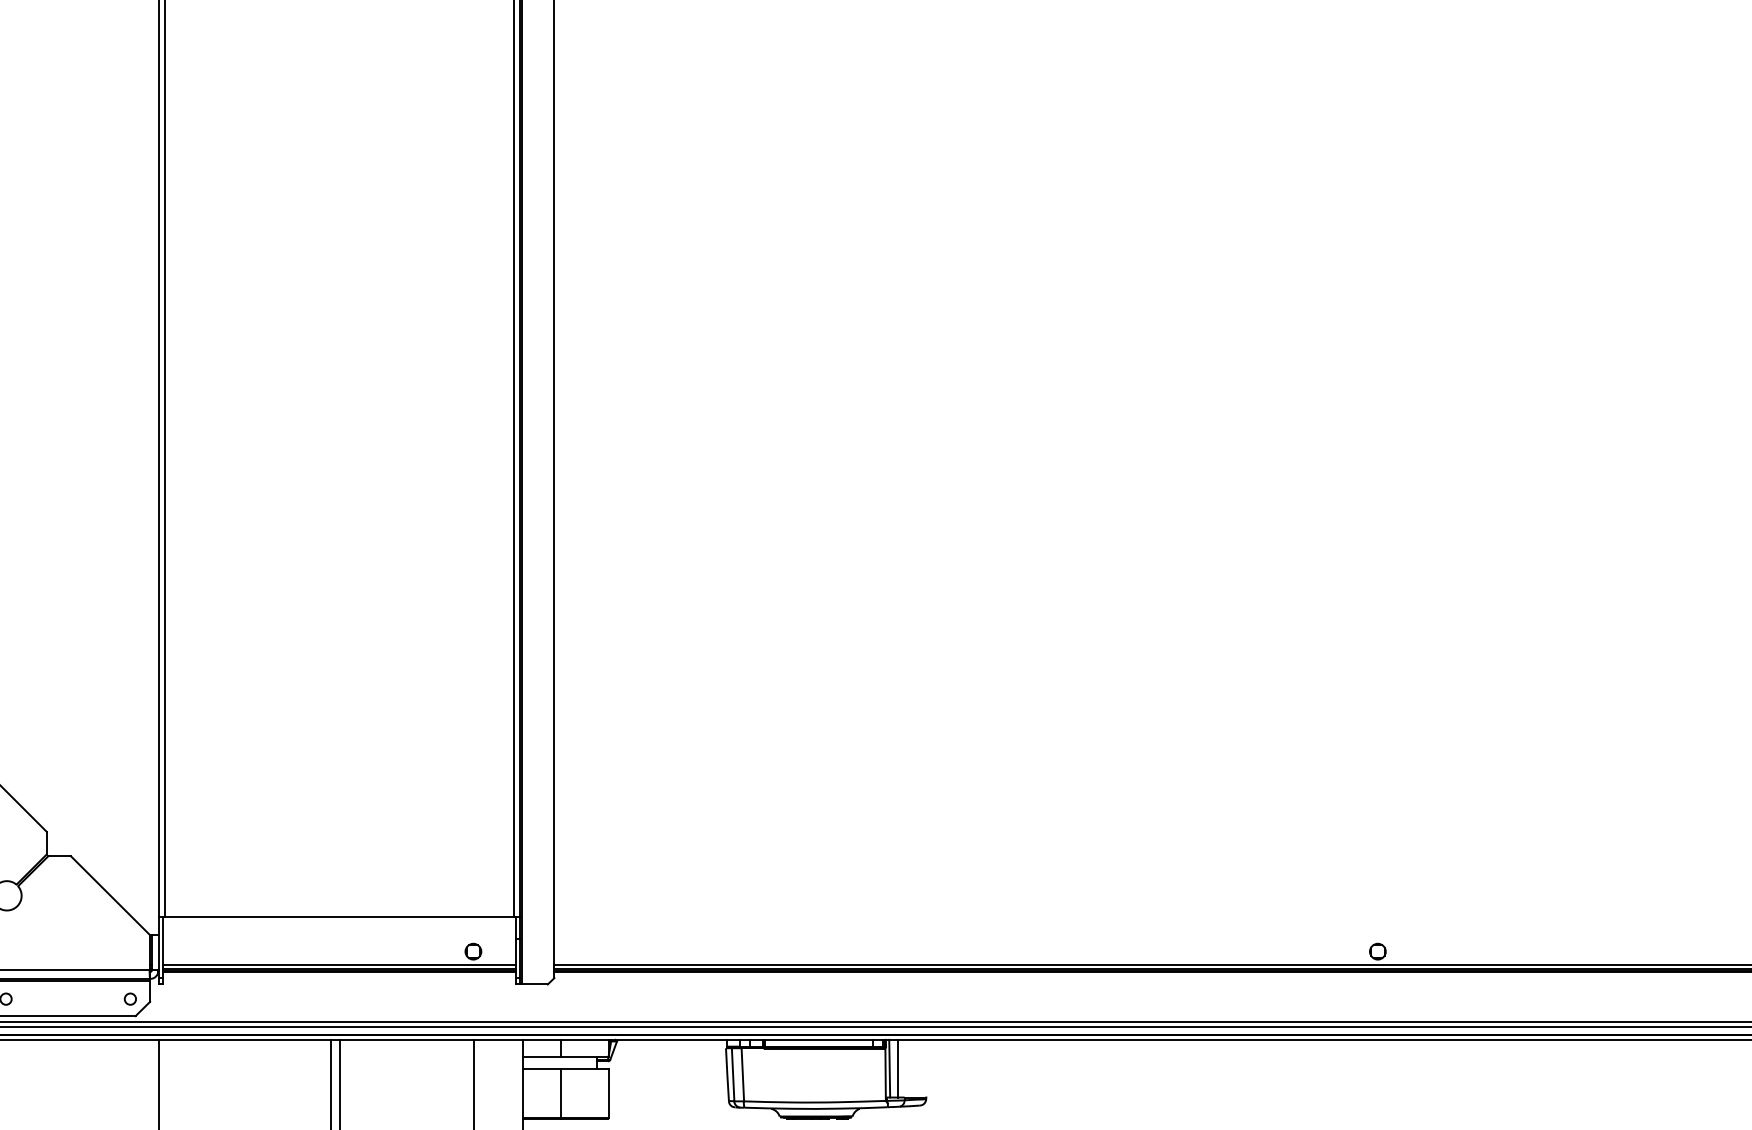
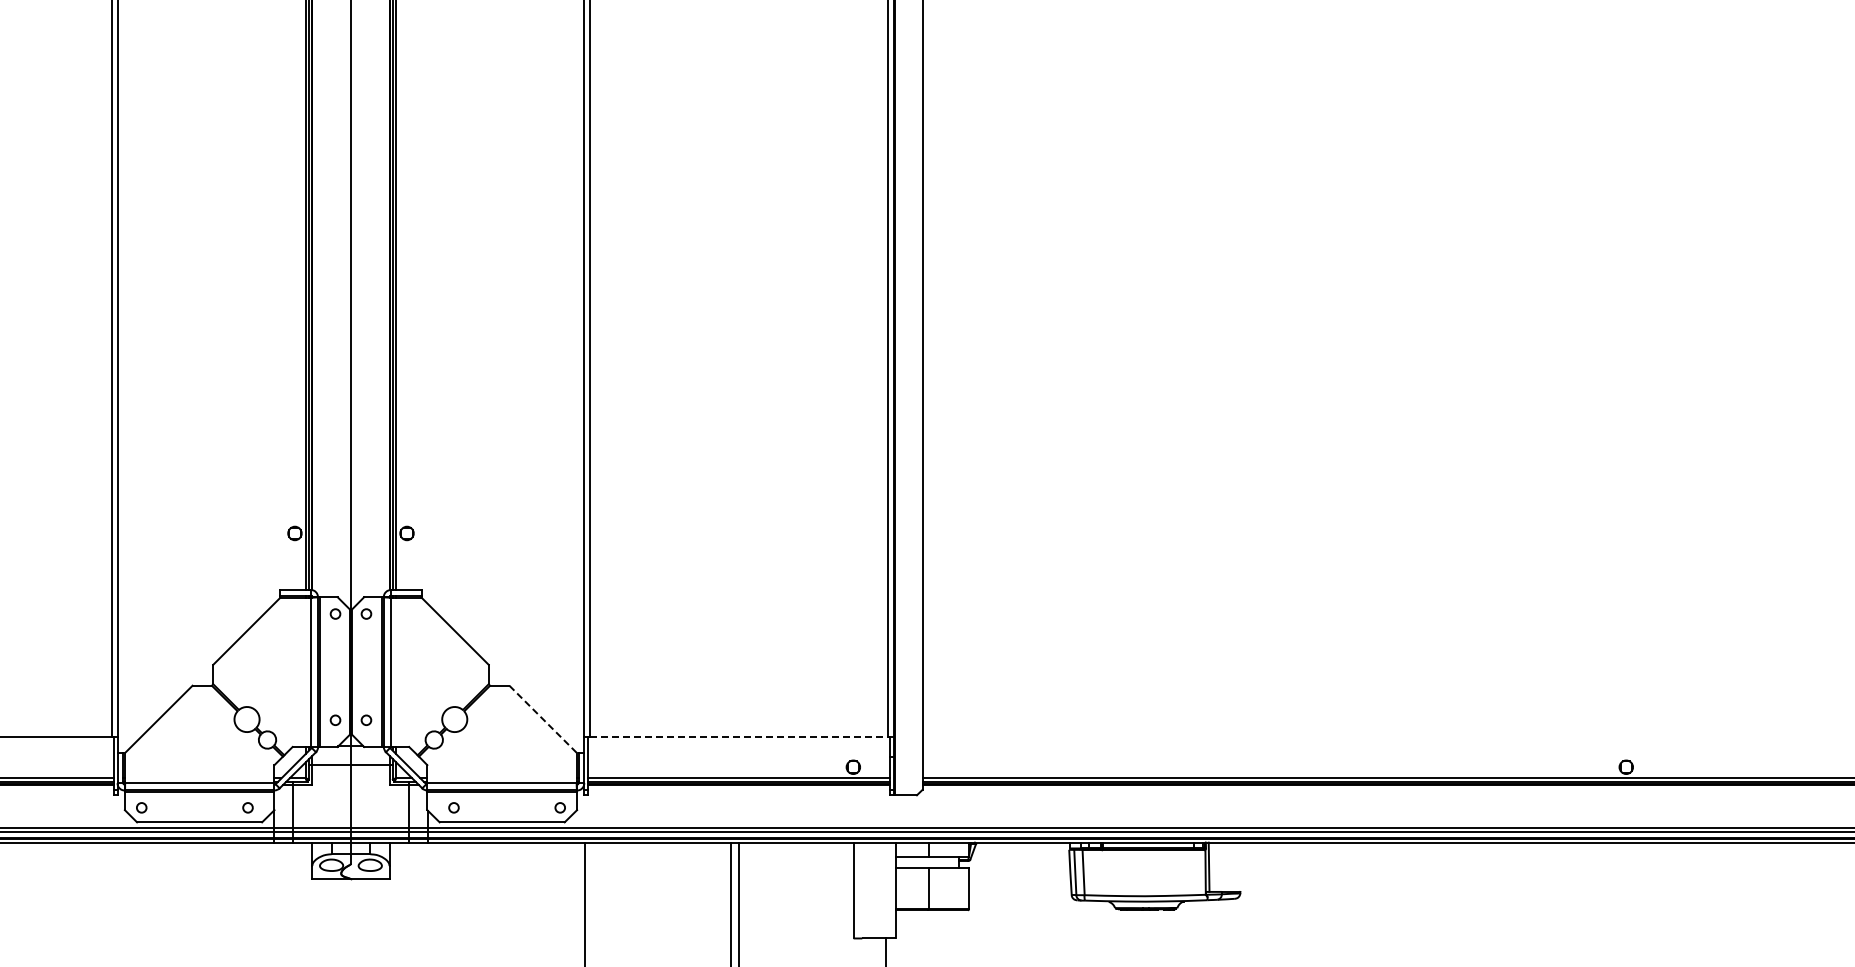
line: (109, 894) -> (542, 718), solid -> dashed
line: (340, 916) -> (739, 737), solid -> dashed
line: (897, 1067) -> (1215, 866), removed

